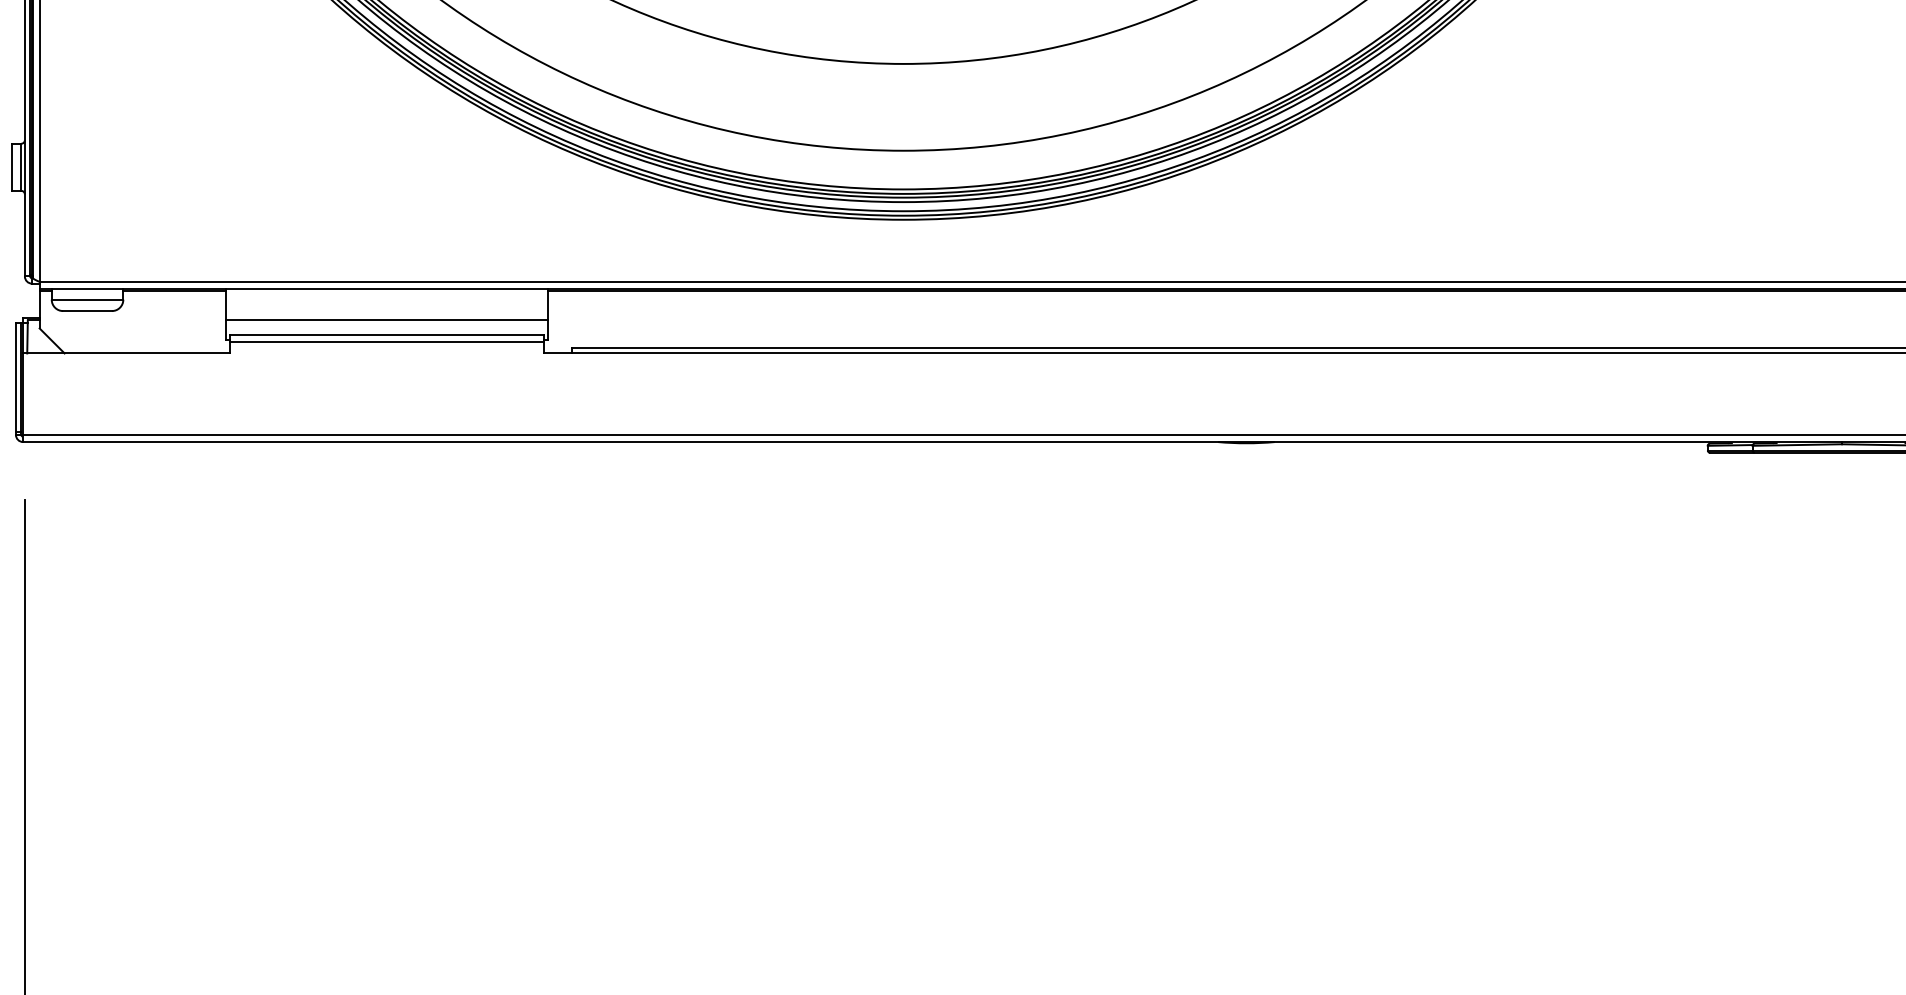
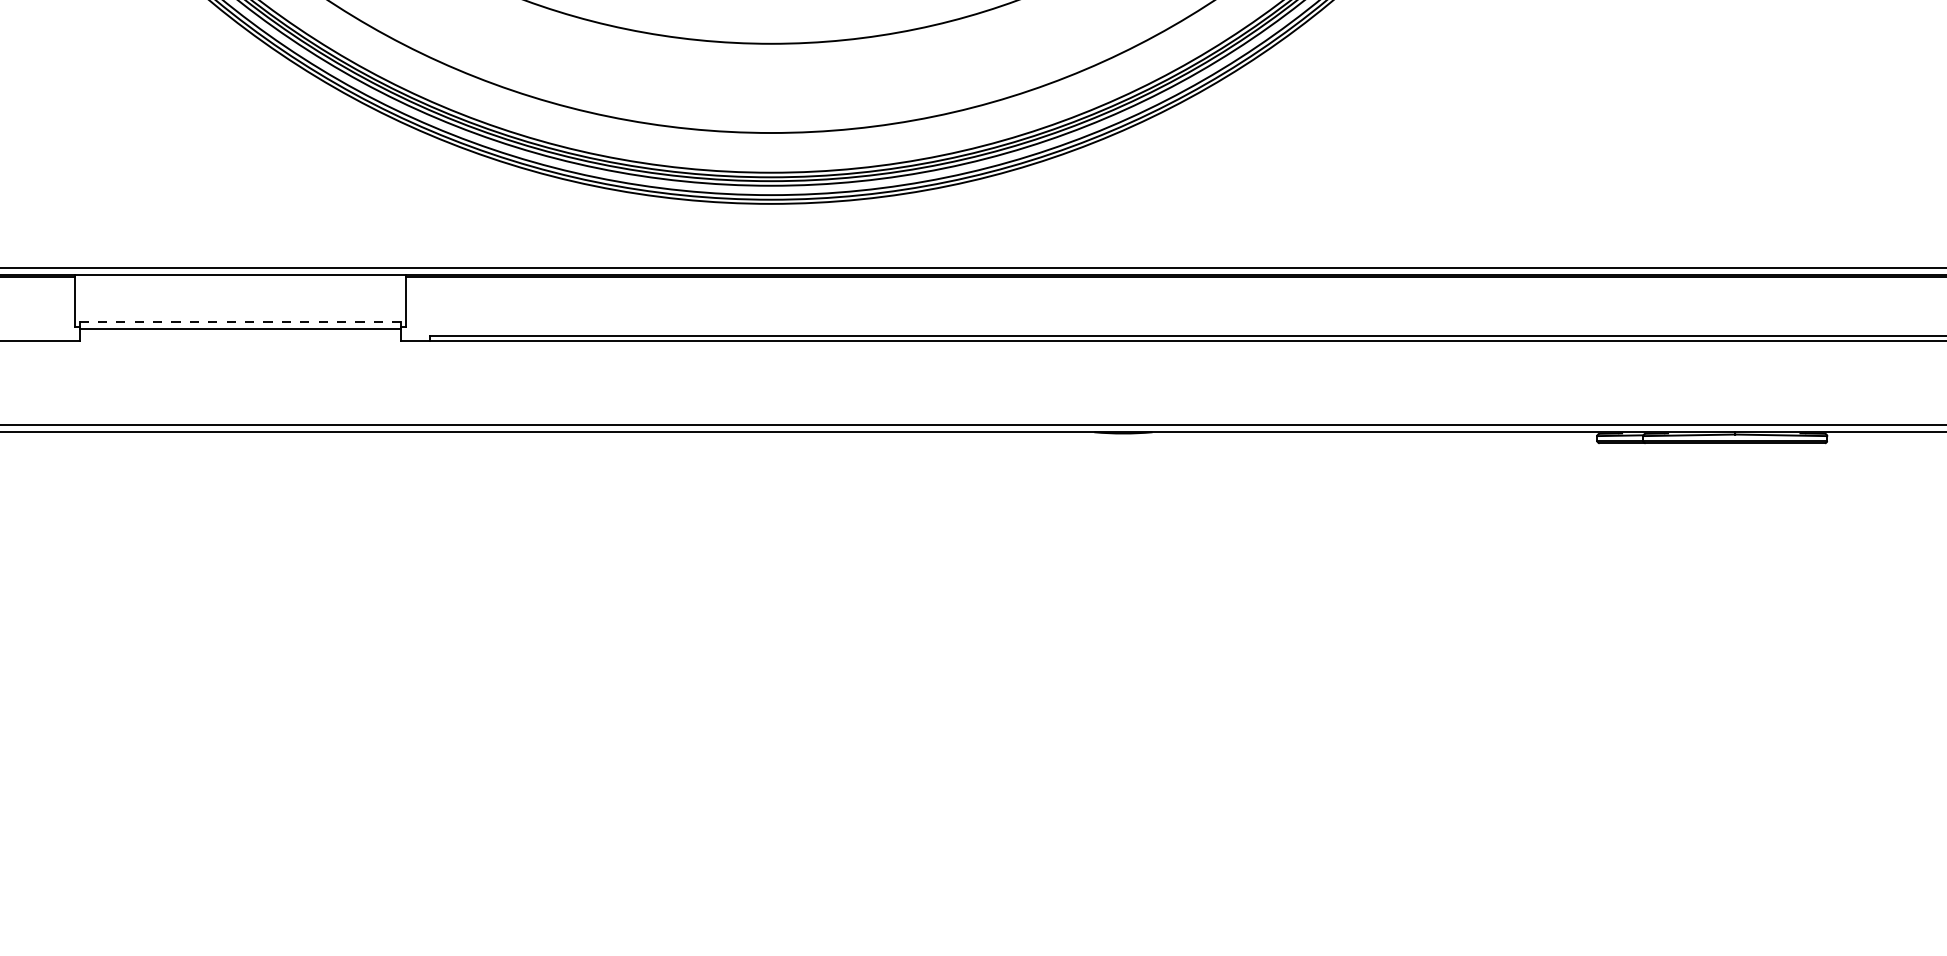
line: (386, 320) -> (239, 307), removed
line: (386, 334) -> (239, 321), solid -> dashed

